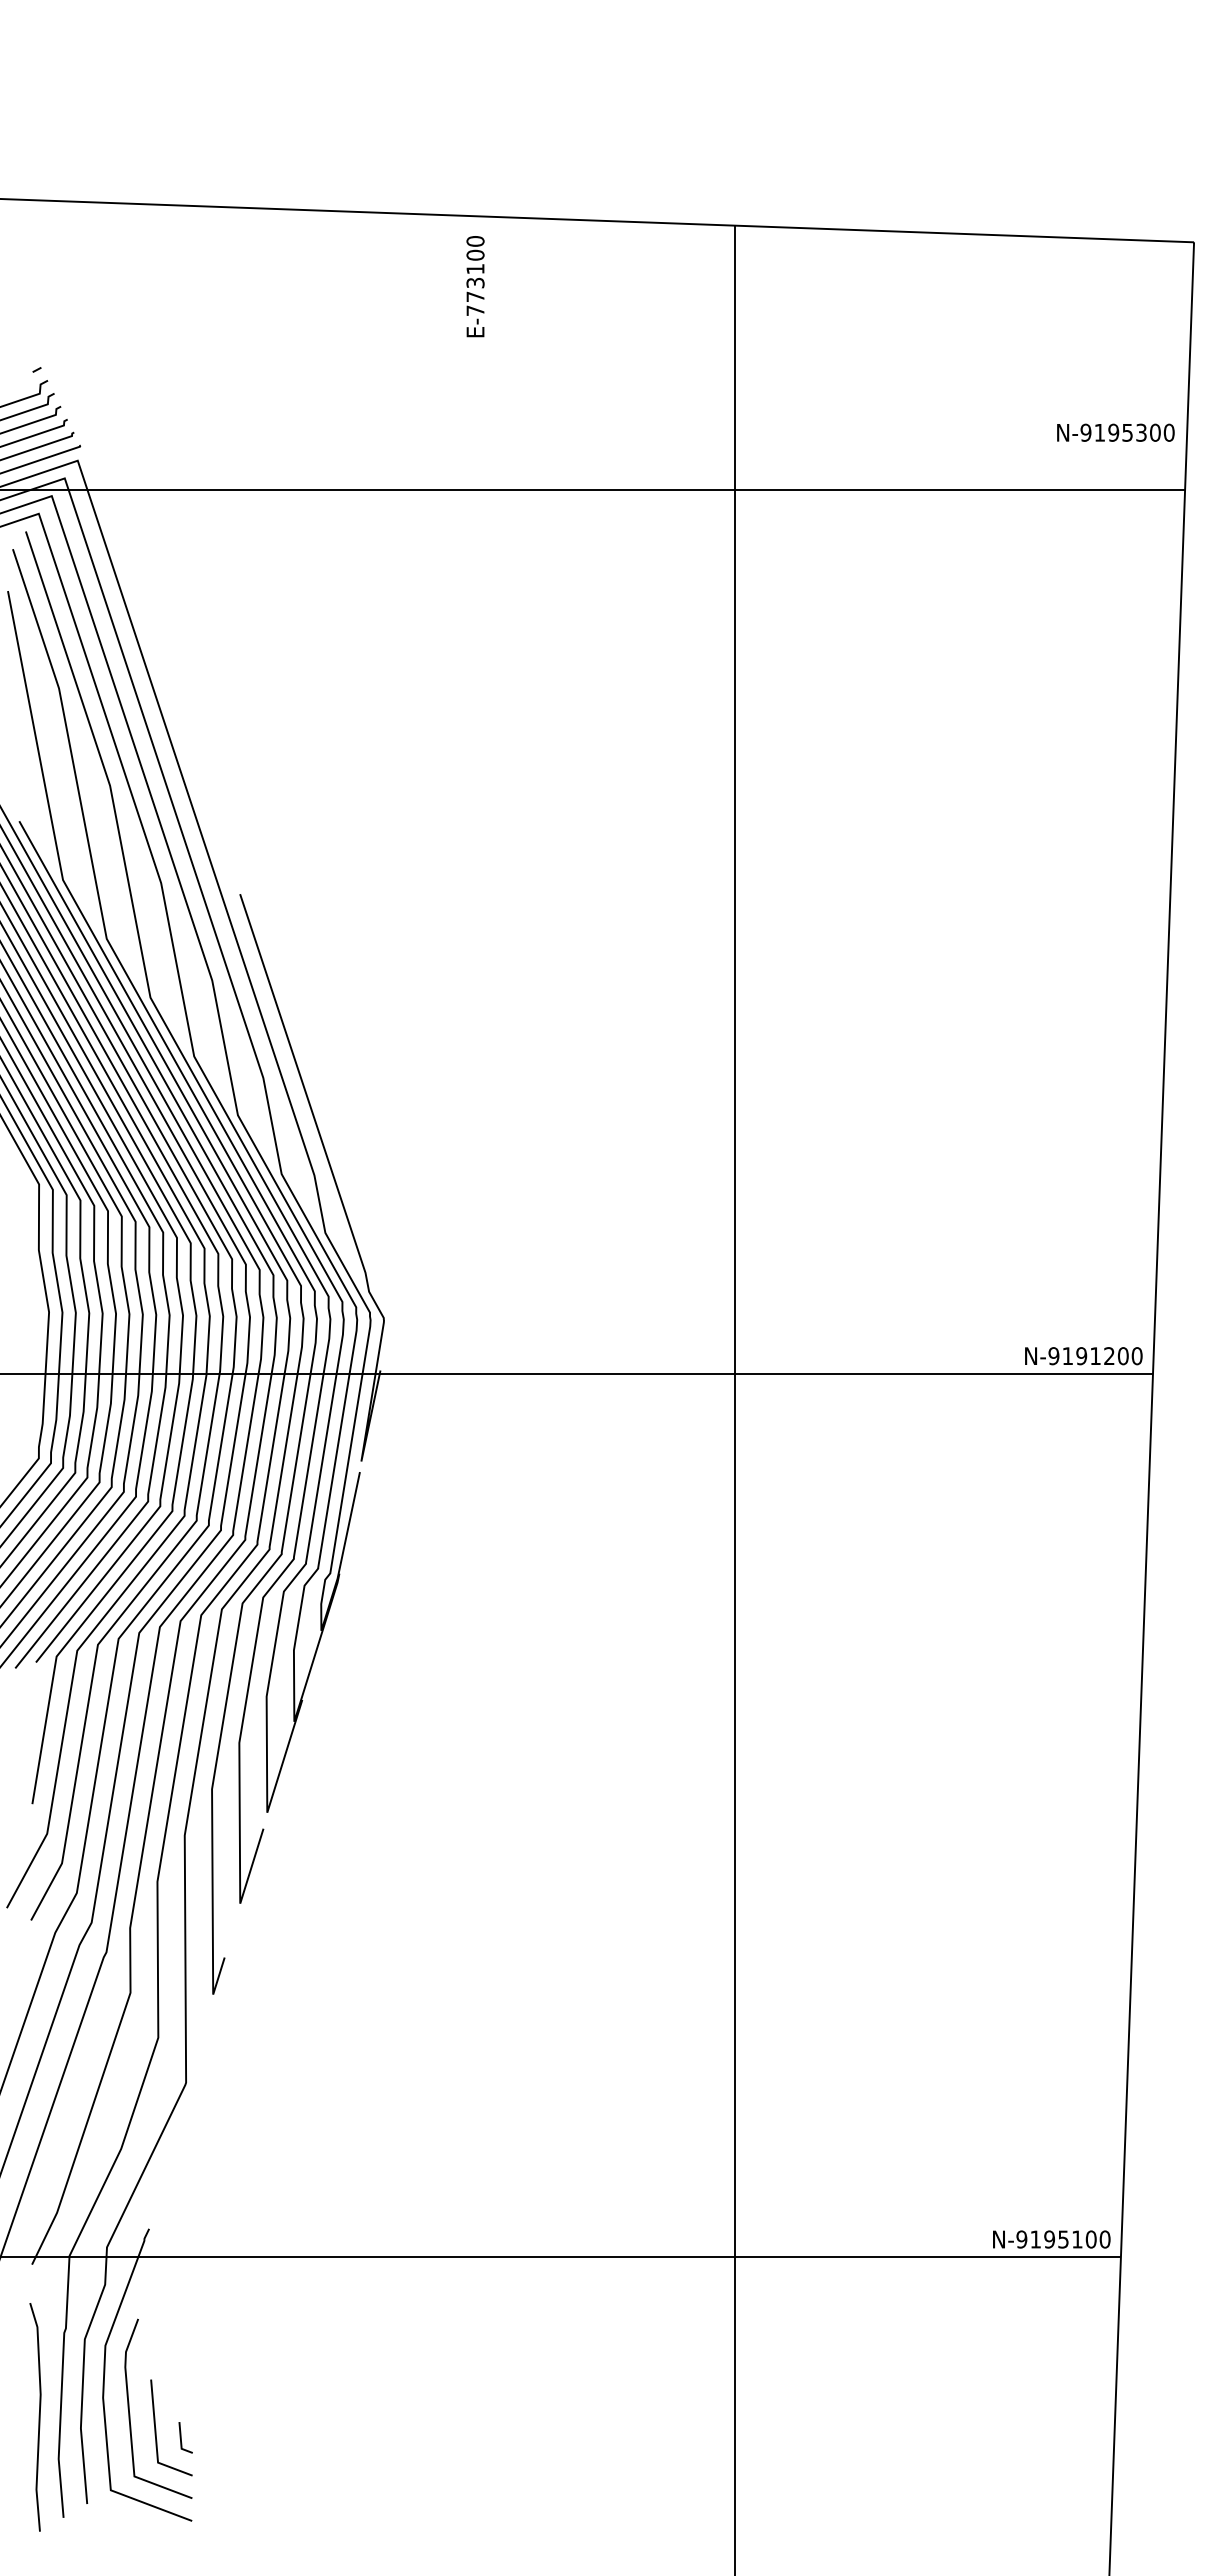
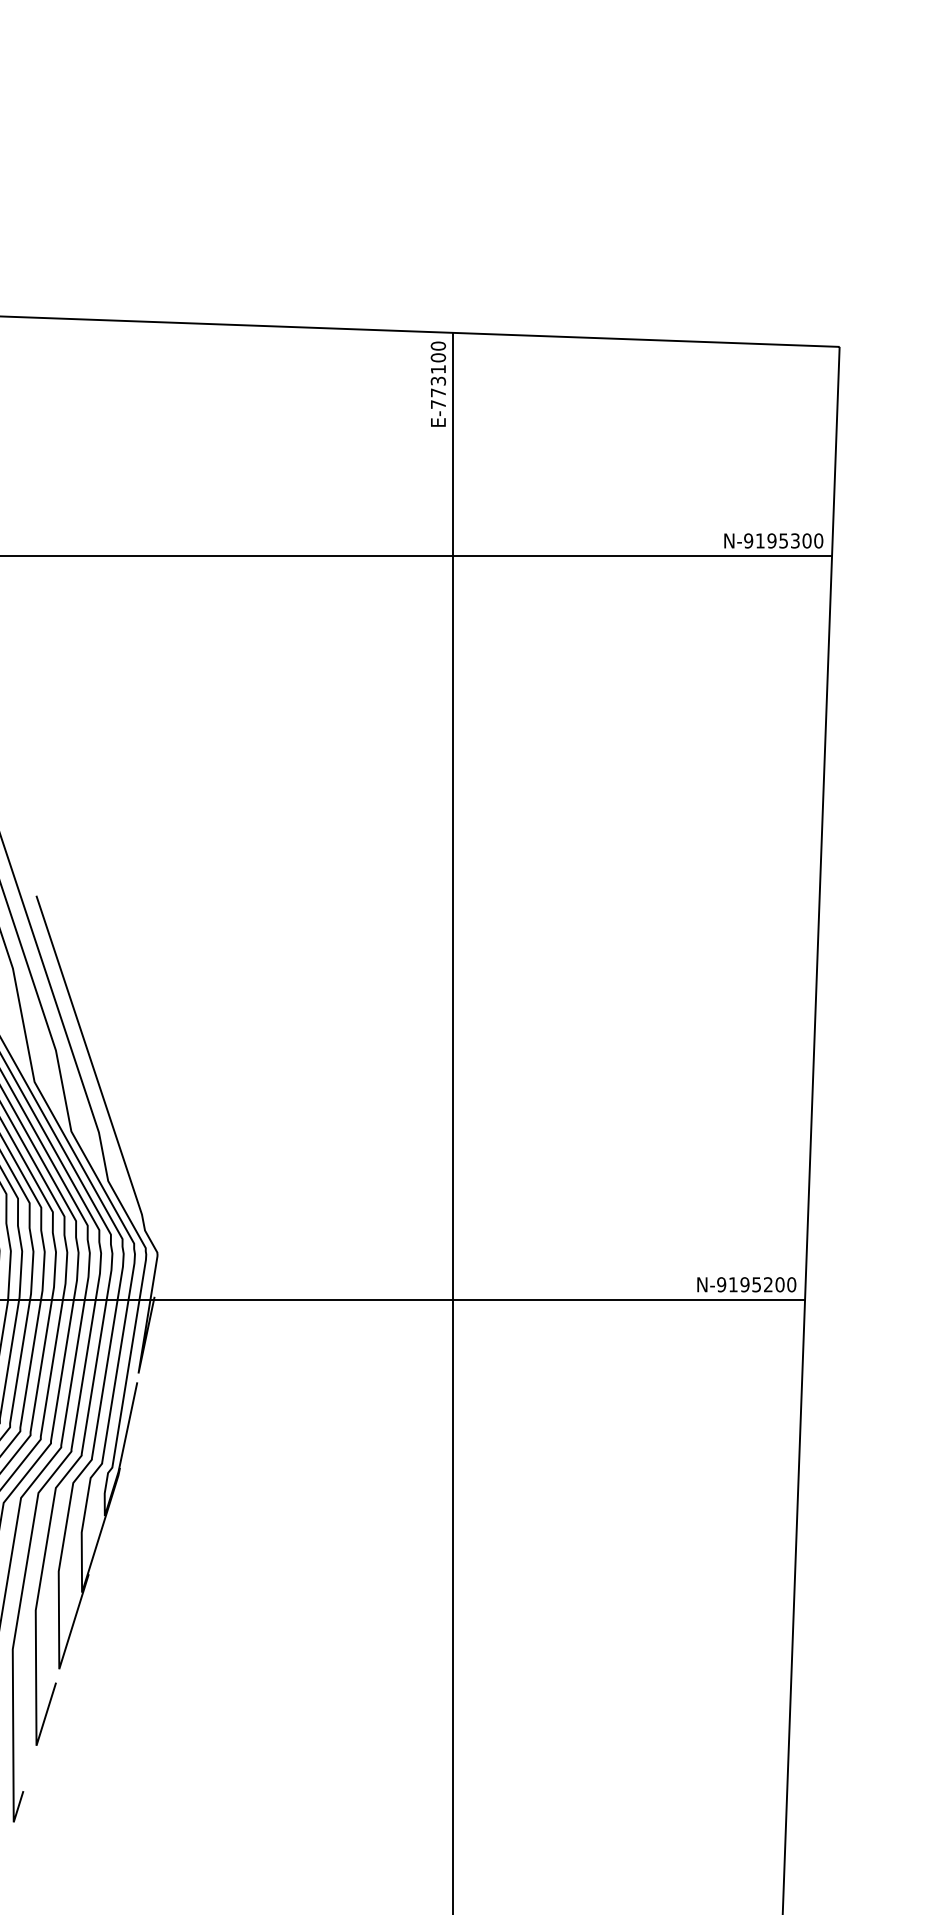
text: (475, 286) -> (438, 384), moved
text: (1115, 432) -> (773, 540), moved
text: (1095, 1356) -> (756, 1285), N-9191200 -> N-9195200

